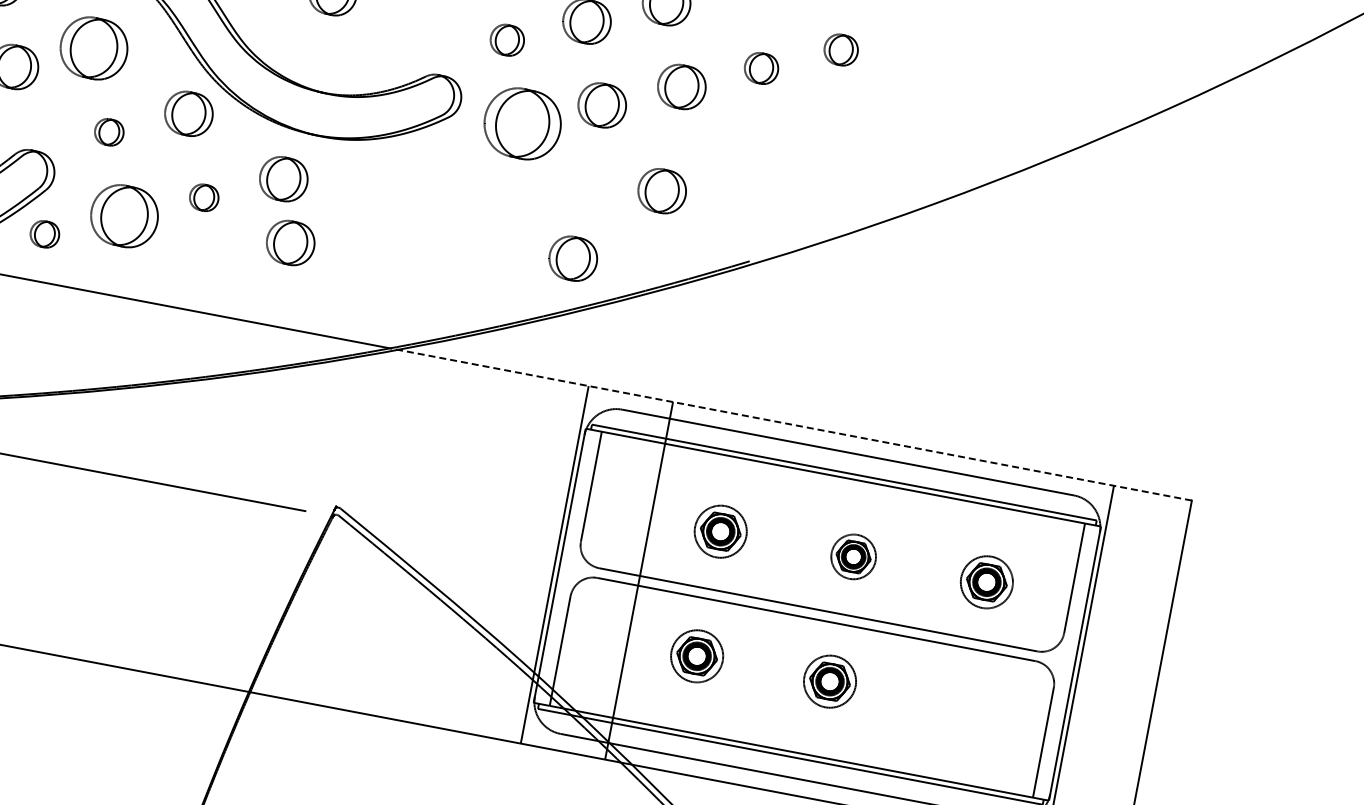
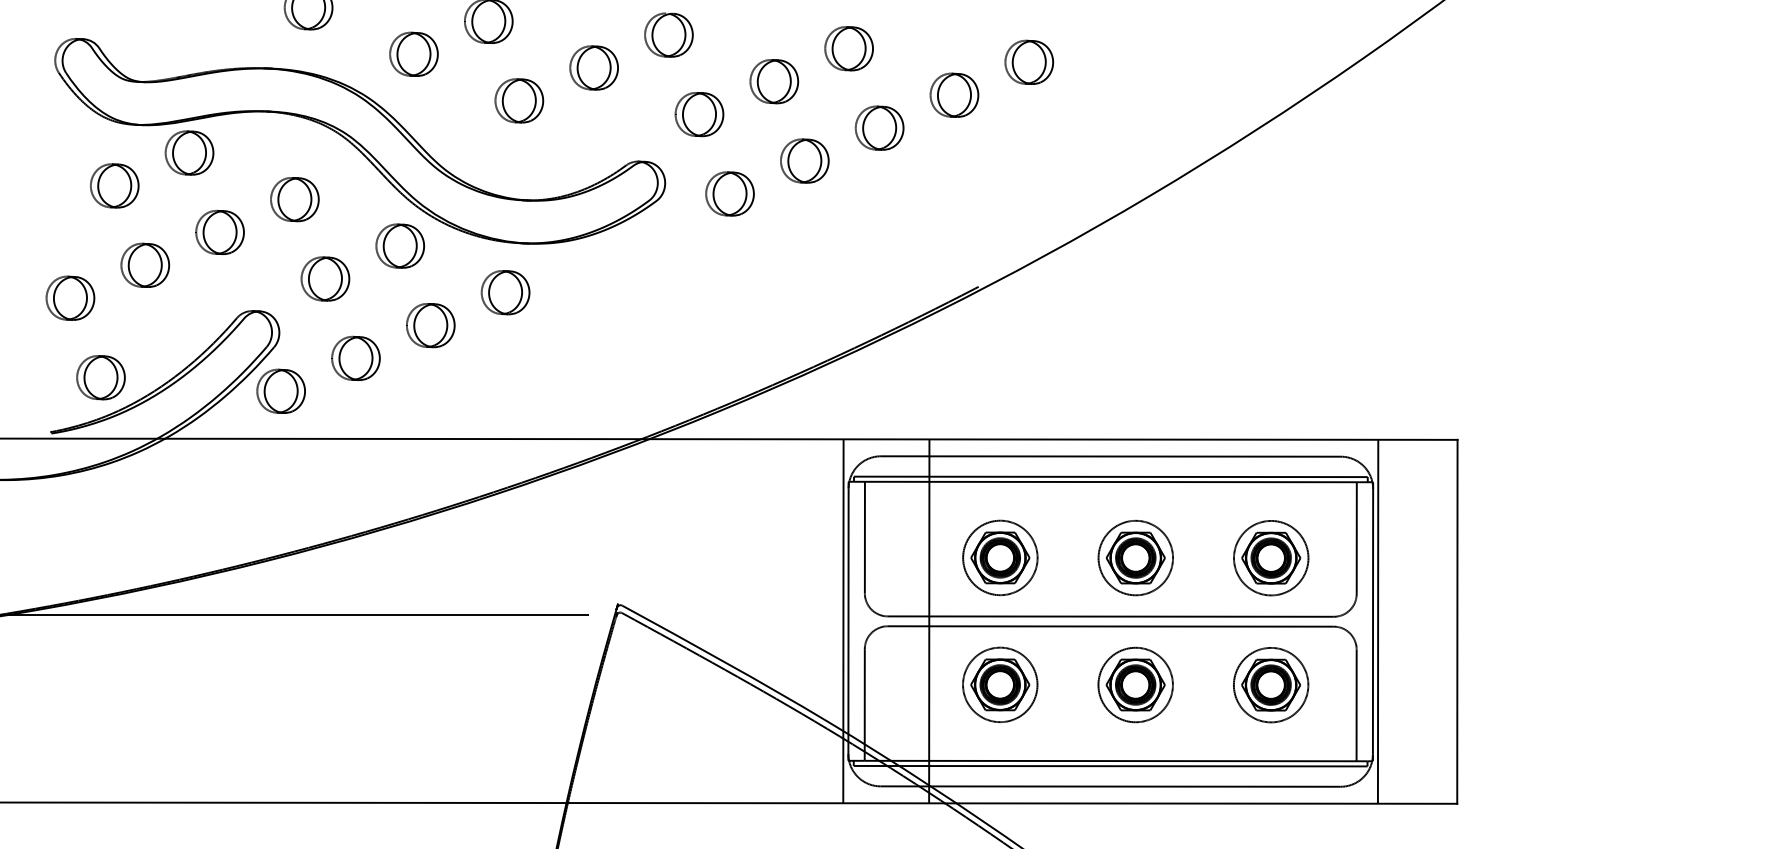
part: (507, 40) -> (699, 114), size x1.43
part: (93, 48) -> (294, 199), size x0.71
part: (841, 49) -> (1029, 61), size x1.43
part: (761, 67) -> (954, 94), size x1.43
part: (522, 123) -> (729, 193), size x0.62
part: (109, 131) -> (325, 278), size x1.67
part: (662, 190) -> (879, 233), removed
part: (203, 197) -> (430, 325), size x1.67
part: (124, 215) -> (355, 357), size x0.71
part: (44, 233) -> (280, 390), size x1.67
part: (290, 242) -> (523, 353), removed
part: (573, 258) -> (804, 316), removed
line: (790, 424) -> (1049, 439), dashed -> solid
part: (720, 531) -> (1000, 557), size x1.43
part: (853, 556) -> (1135, 557), size x1.67
part: (987, 582) -> (1271, 558), size x1.43
part: (697, 656) -> (1000, 684), size x1.43
part: (830, 681) -> (1135, 684), size x1.43
part: (963, 707) -> (1271, 685), added

